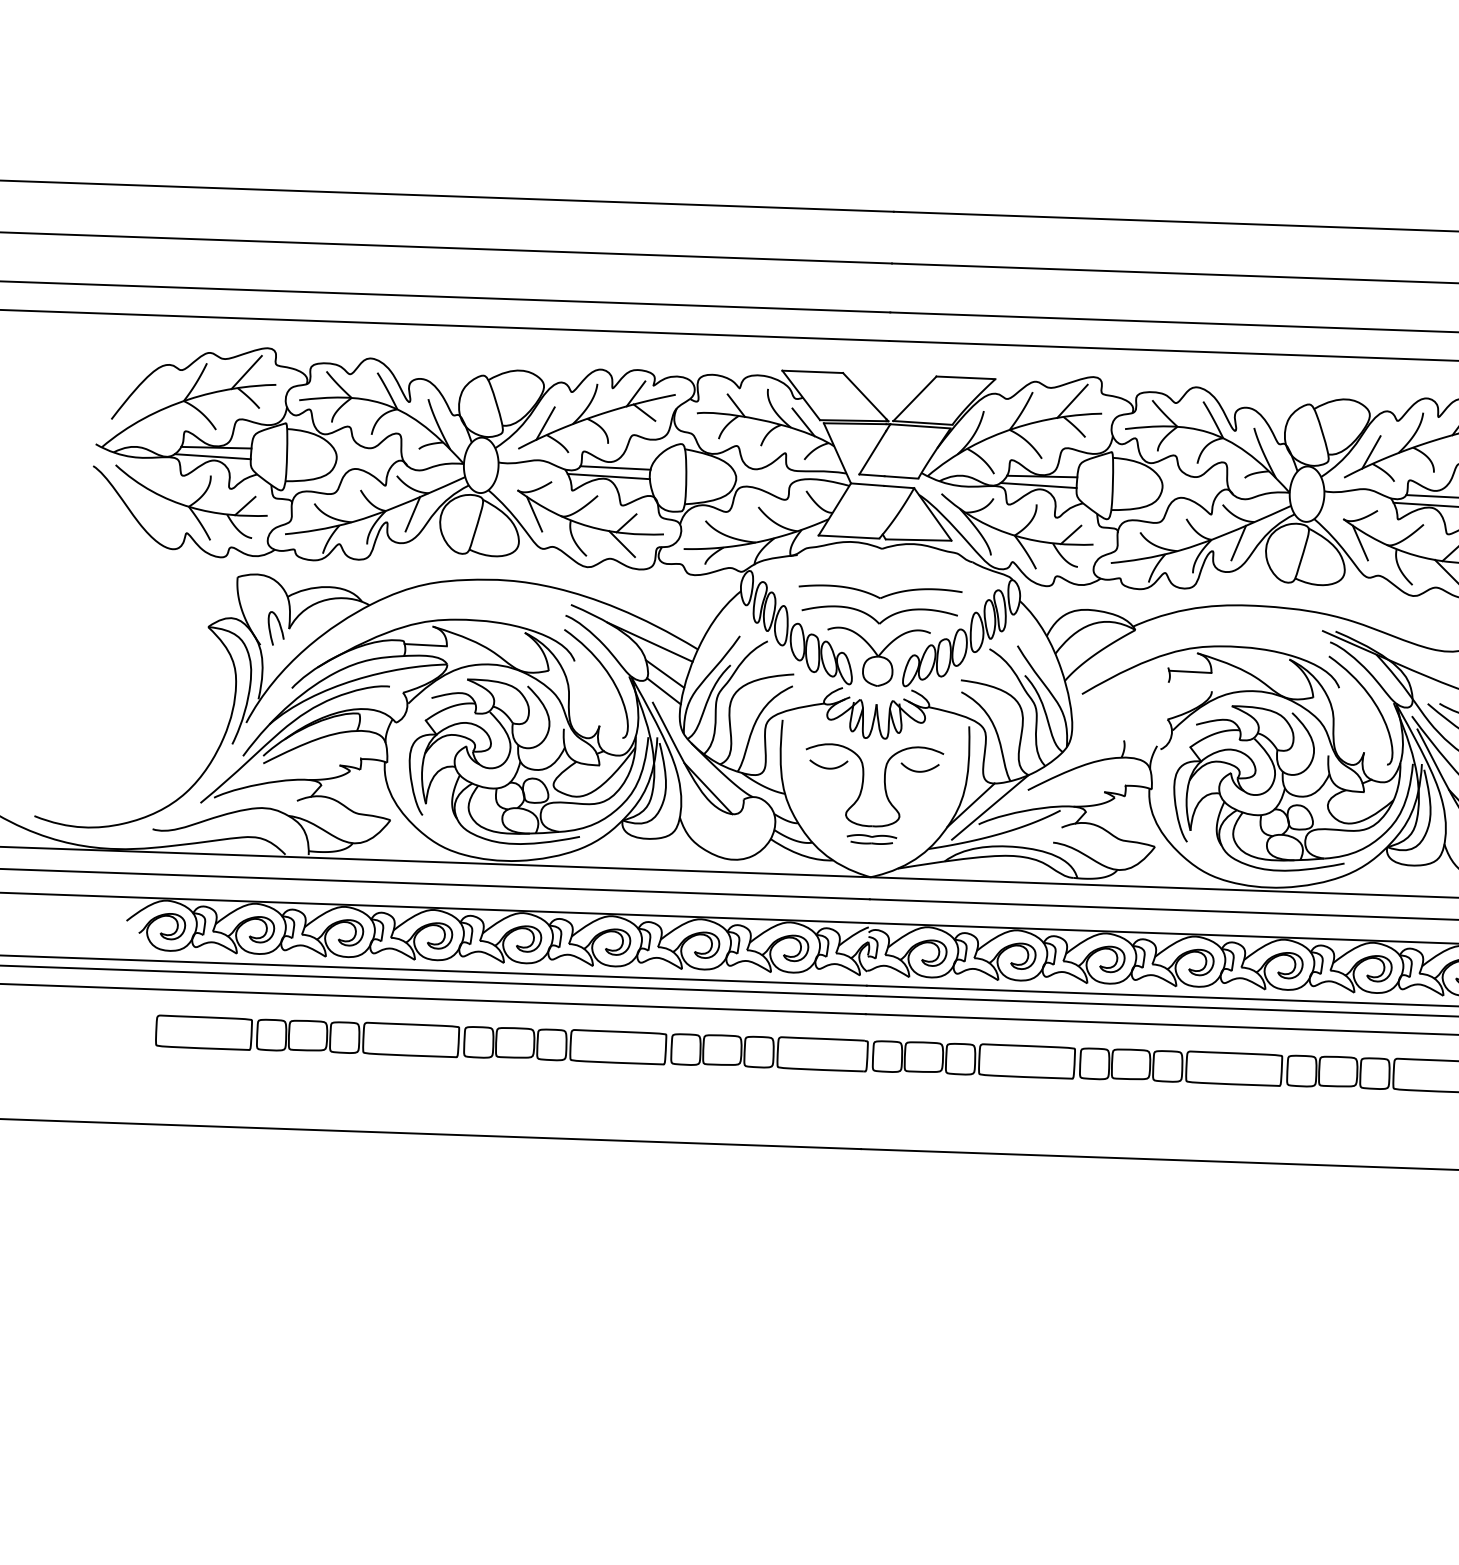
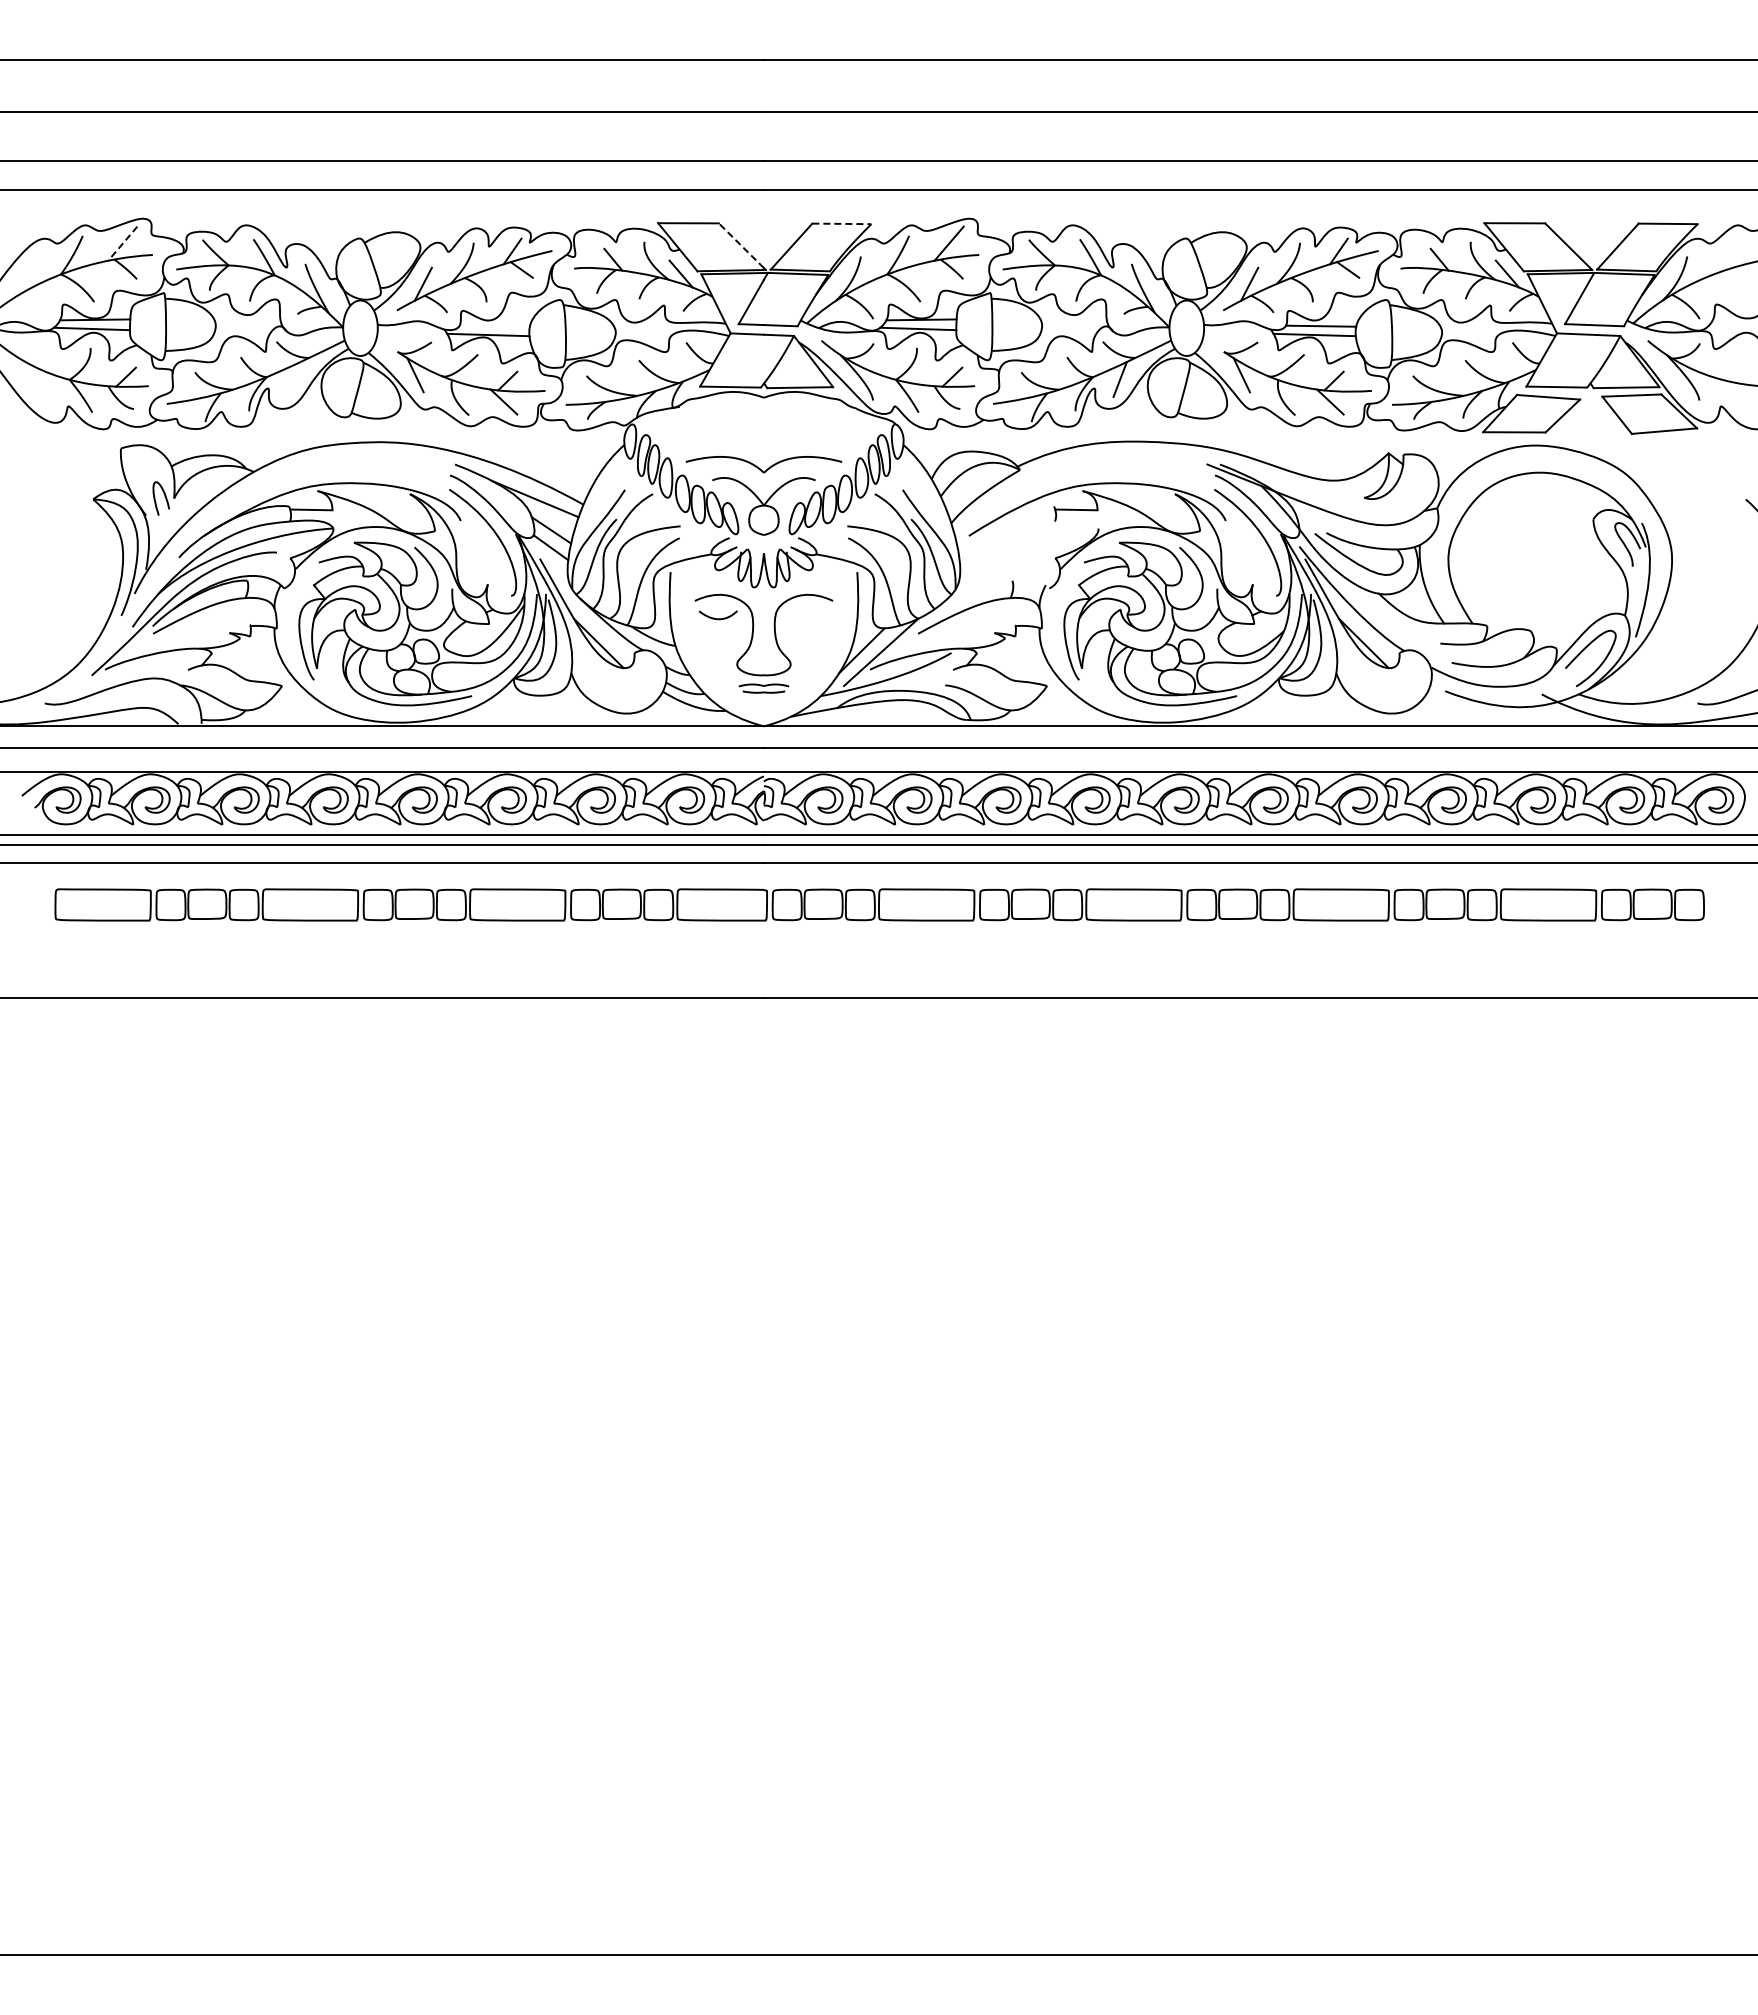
line: (246, 373) -> (122, 244), solid -> dashed
line: (965, 377) -> (841, 223), solid -> dashed
line: (864, 395) -> (741, 245), solid -> dashed
line: (615, 467) -> (494, 325), removed
line: (412, 514) -> (293, 379), removed
part: (880, 592) -> (763, 441), removed
curve: (919, 771) -> (809, 618), removed

